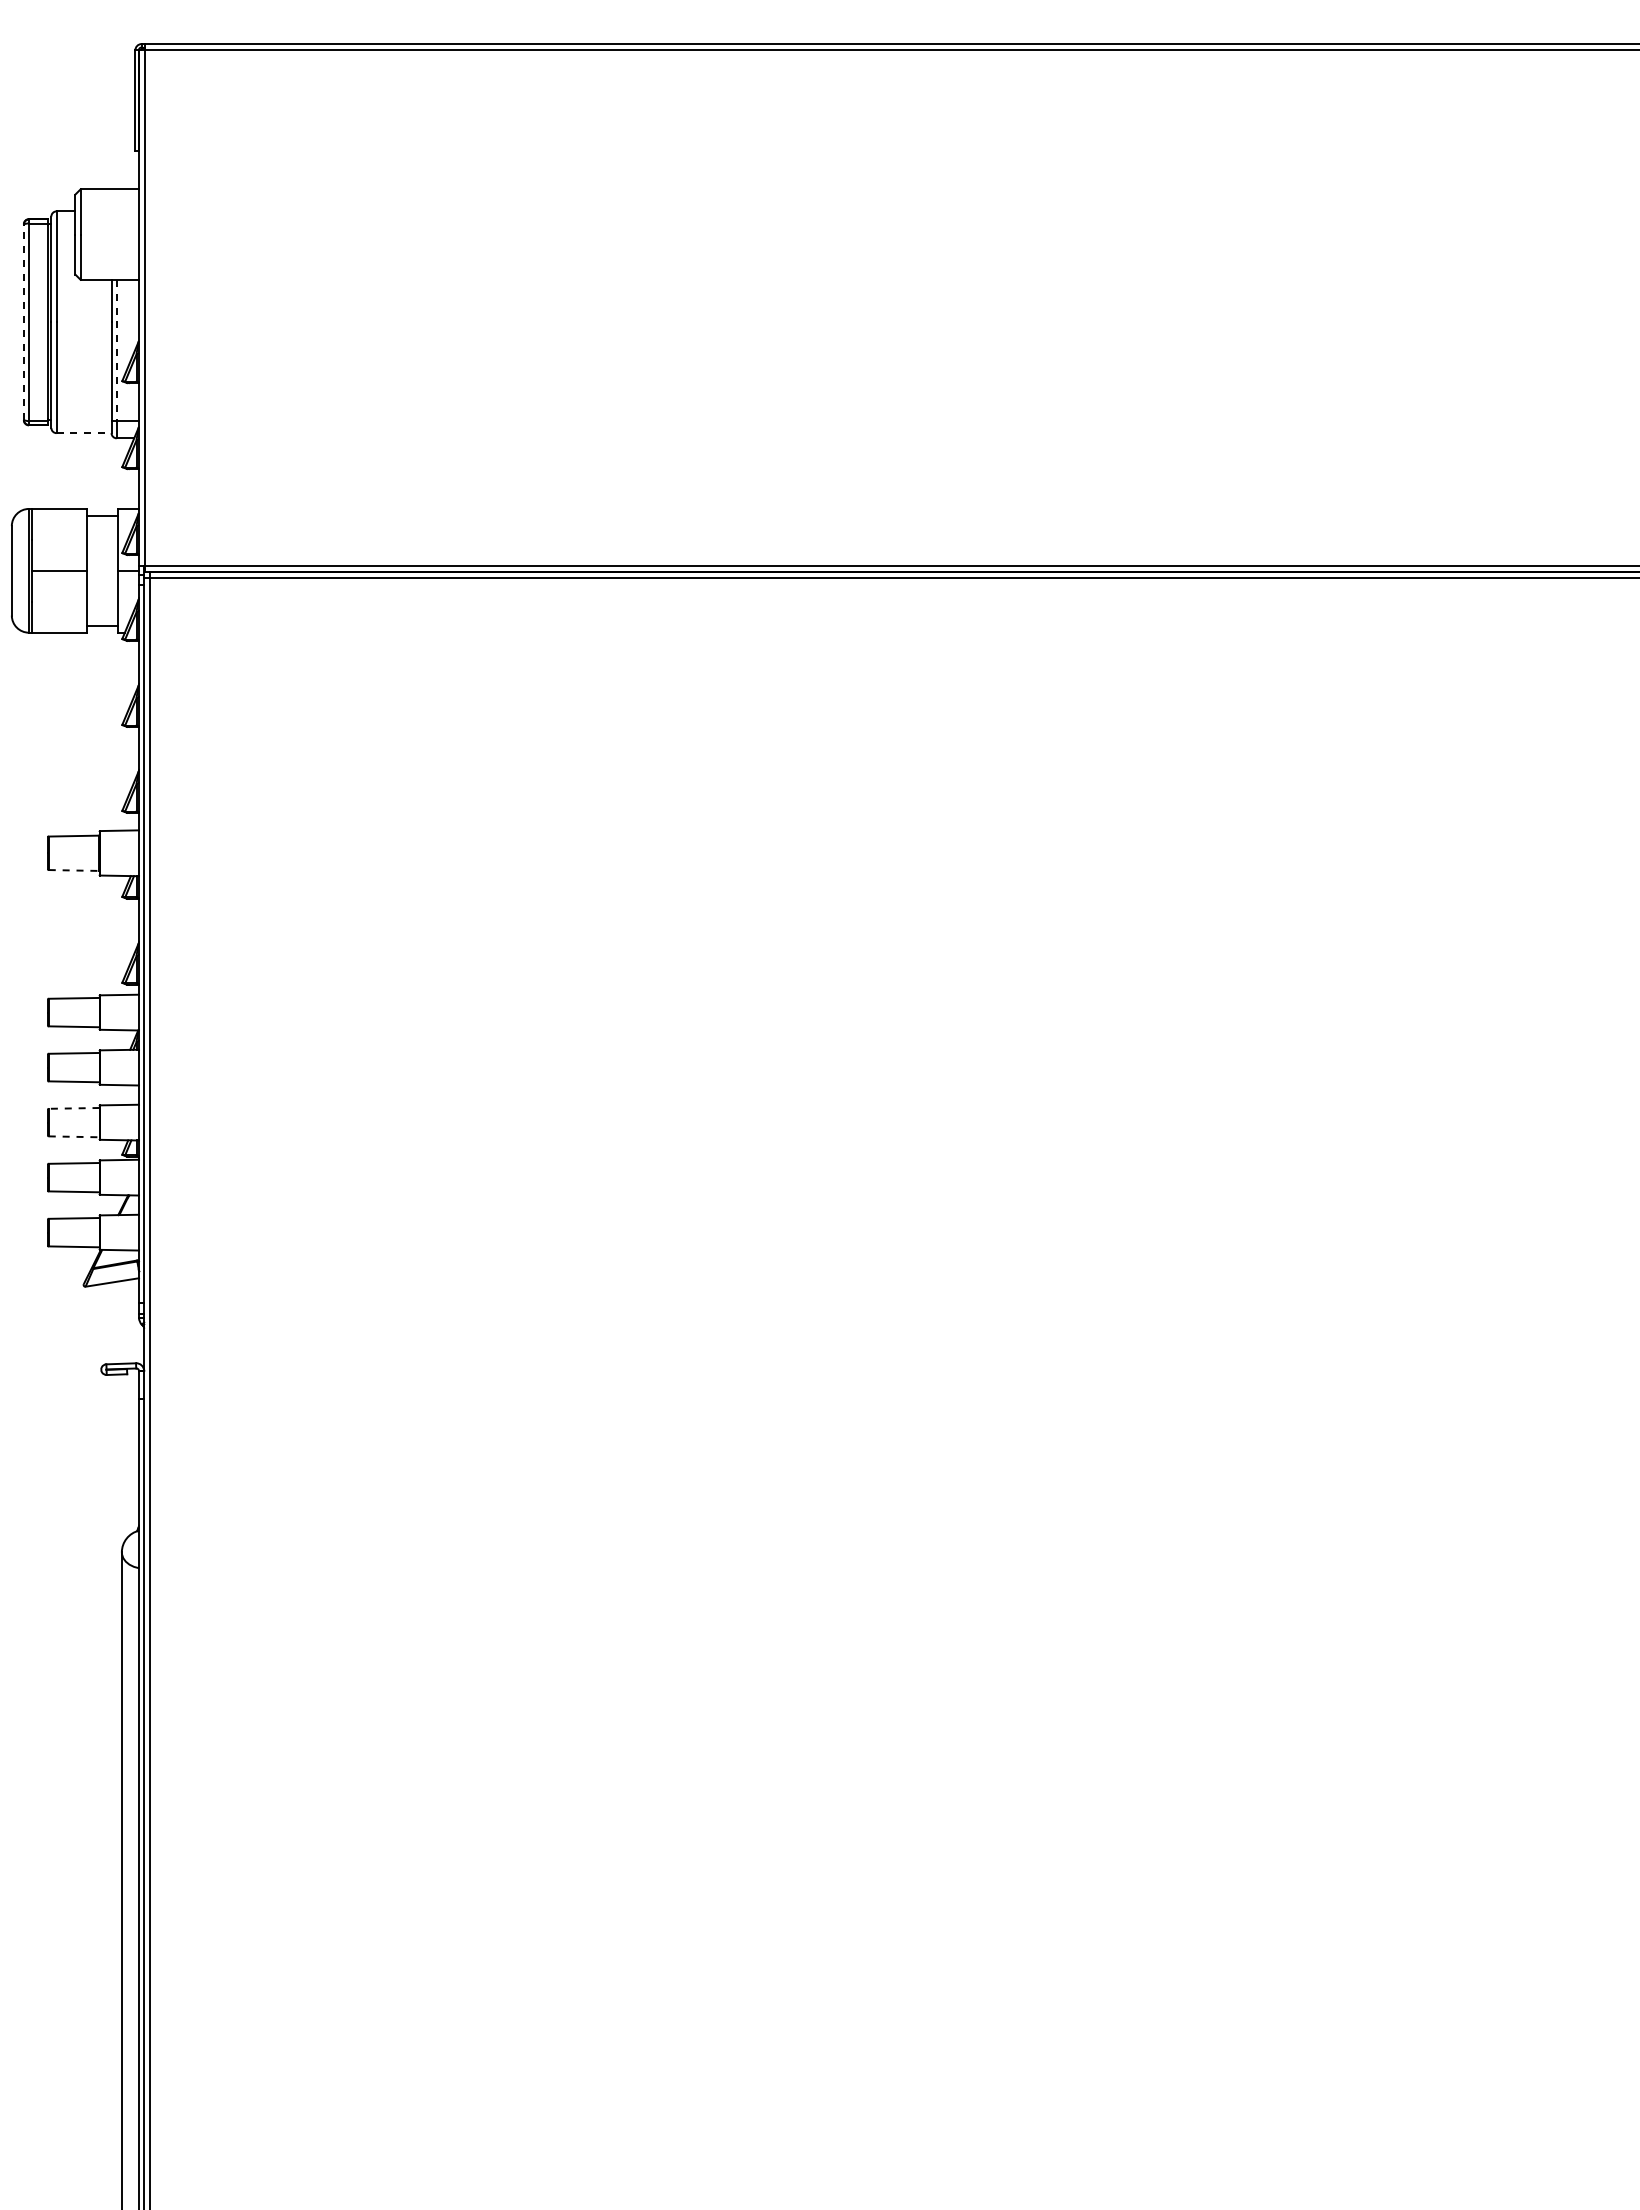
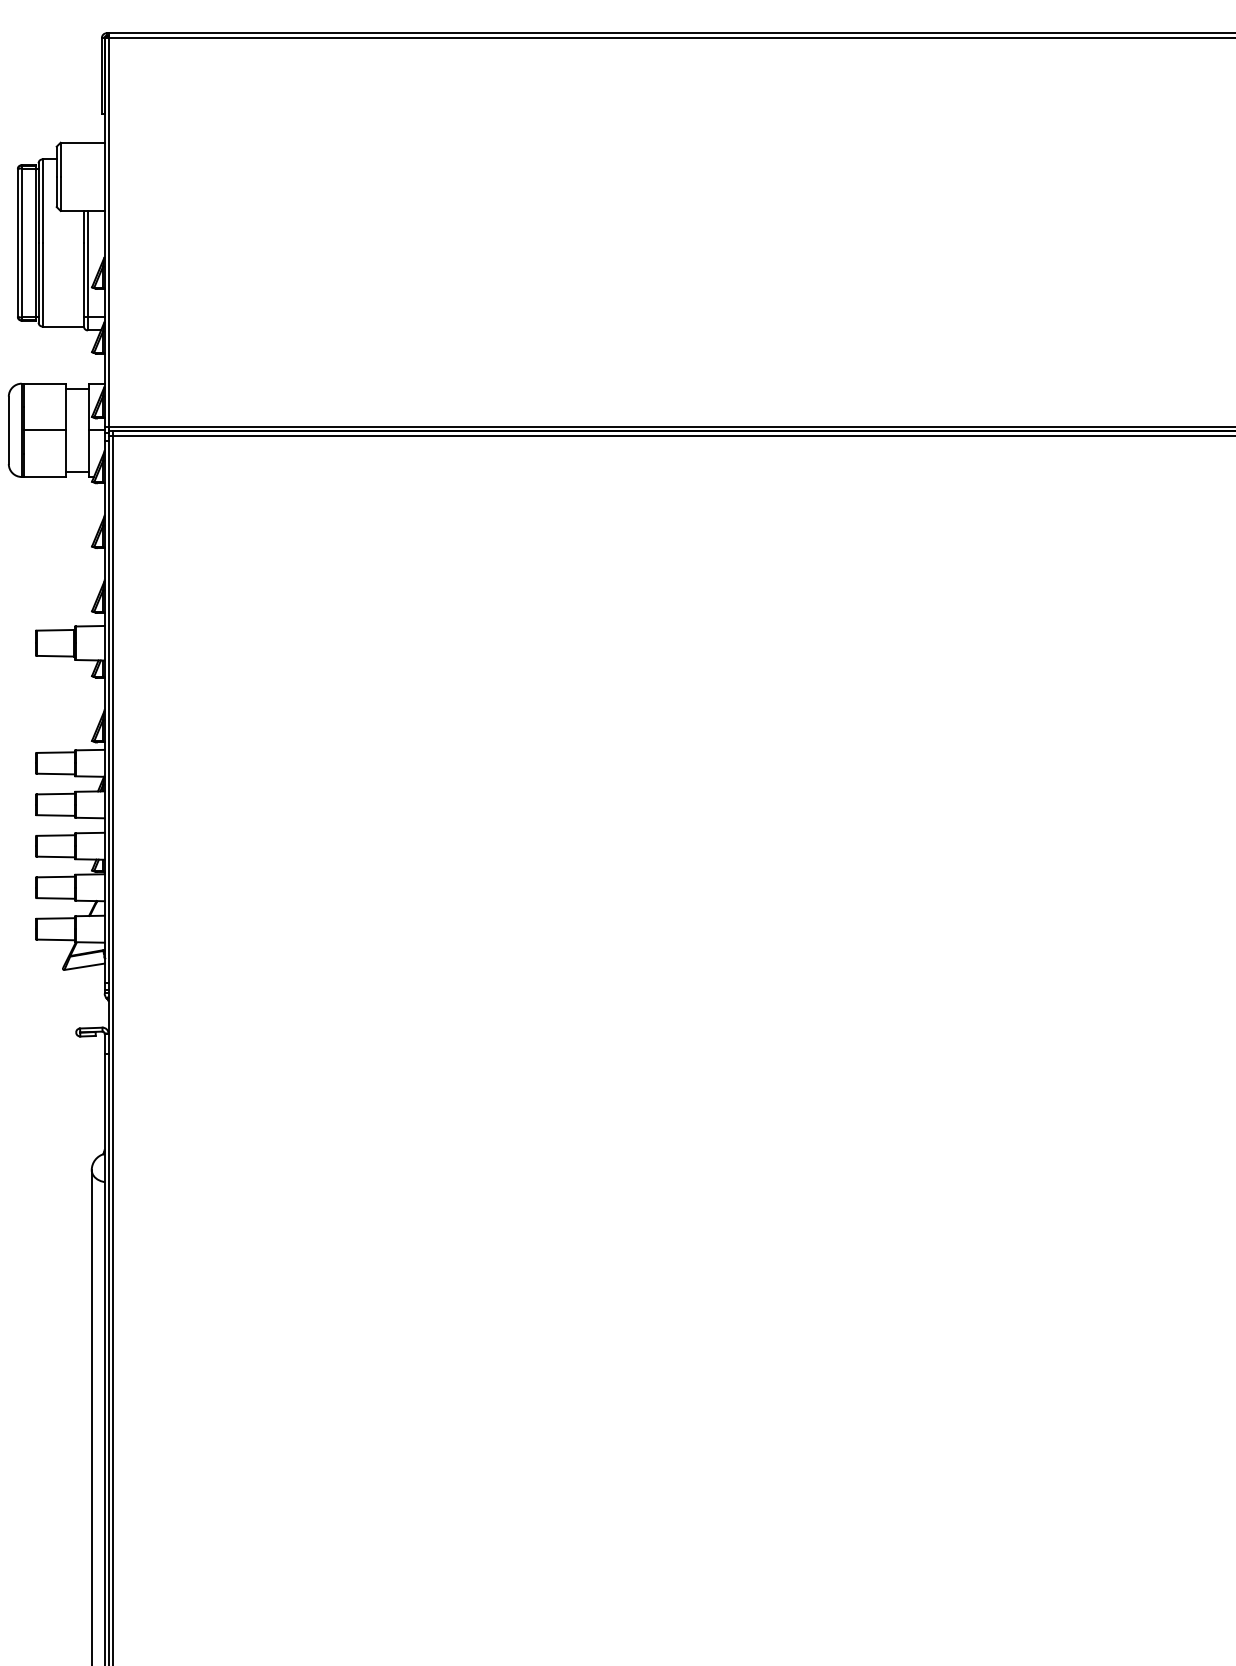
line: (23, 322) -> (17, 243), dashed -> solid
line: (116, 350) -> (87, 264), dashed -> solid
line: (84, 433) -> (63, 326), dashed -> solid
line: (73, 870) -> (55, 656), dashed -> solid
line: (73, 1108) -> (55, 835), dashed -> solid
line: (74, 1136) -> (56, 856), dashed -> solid

